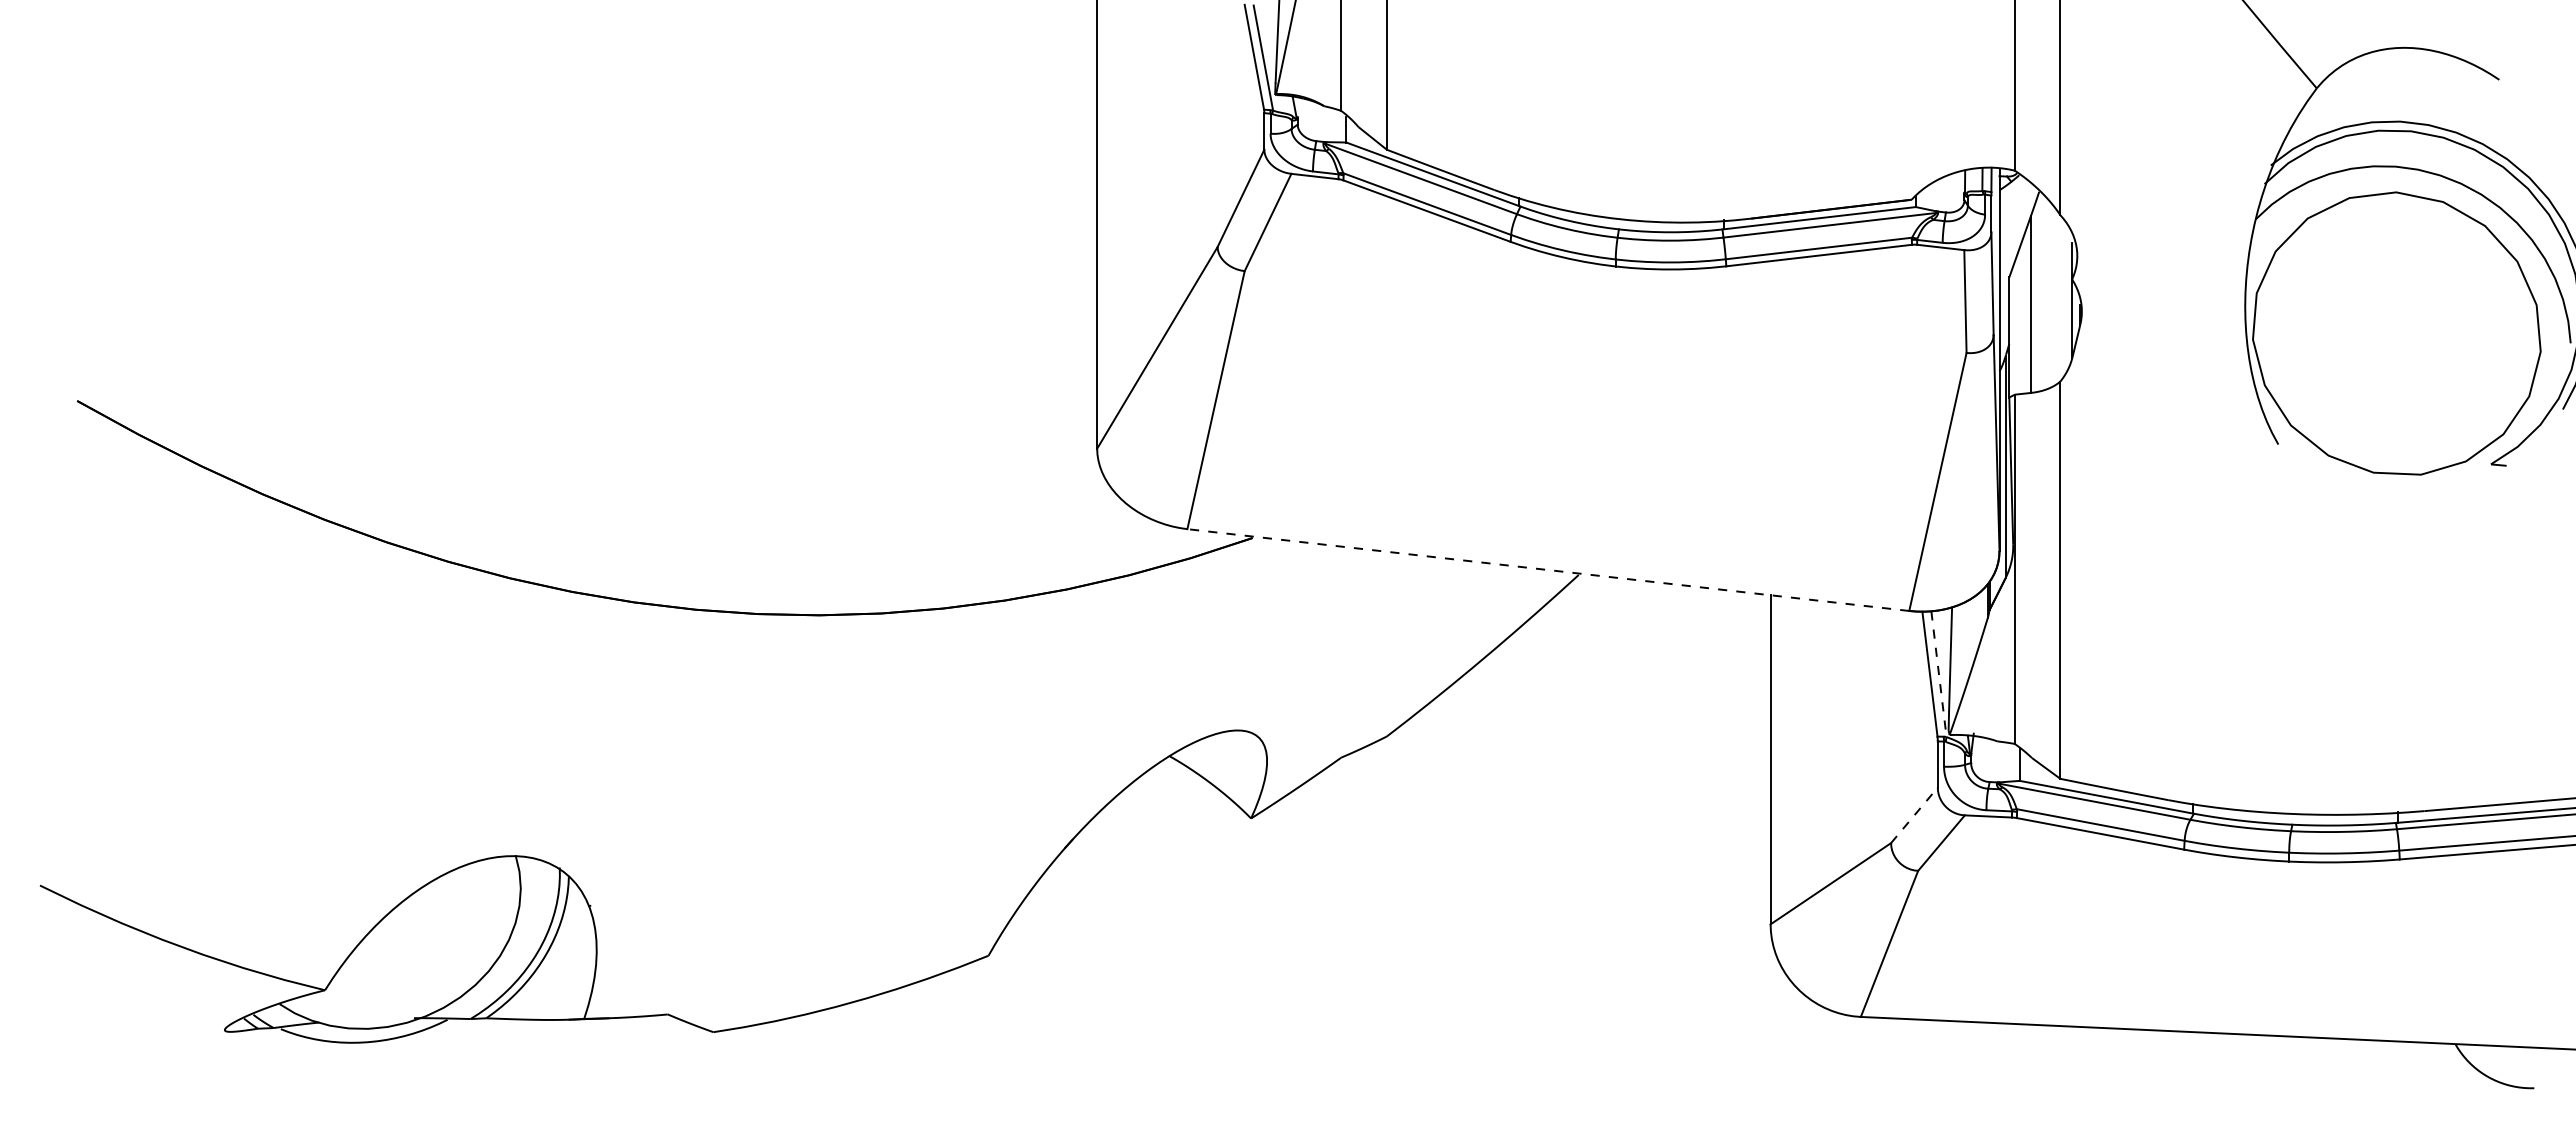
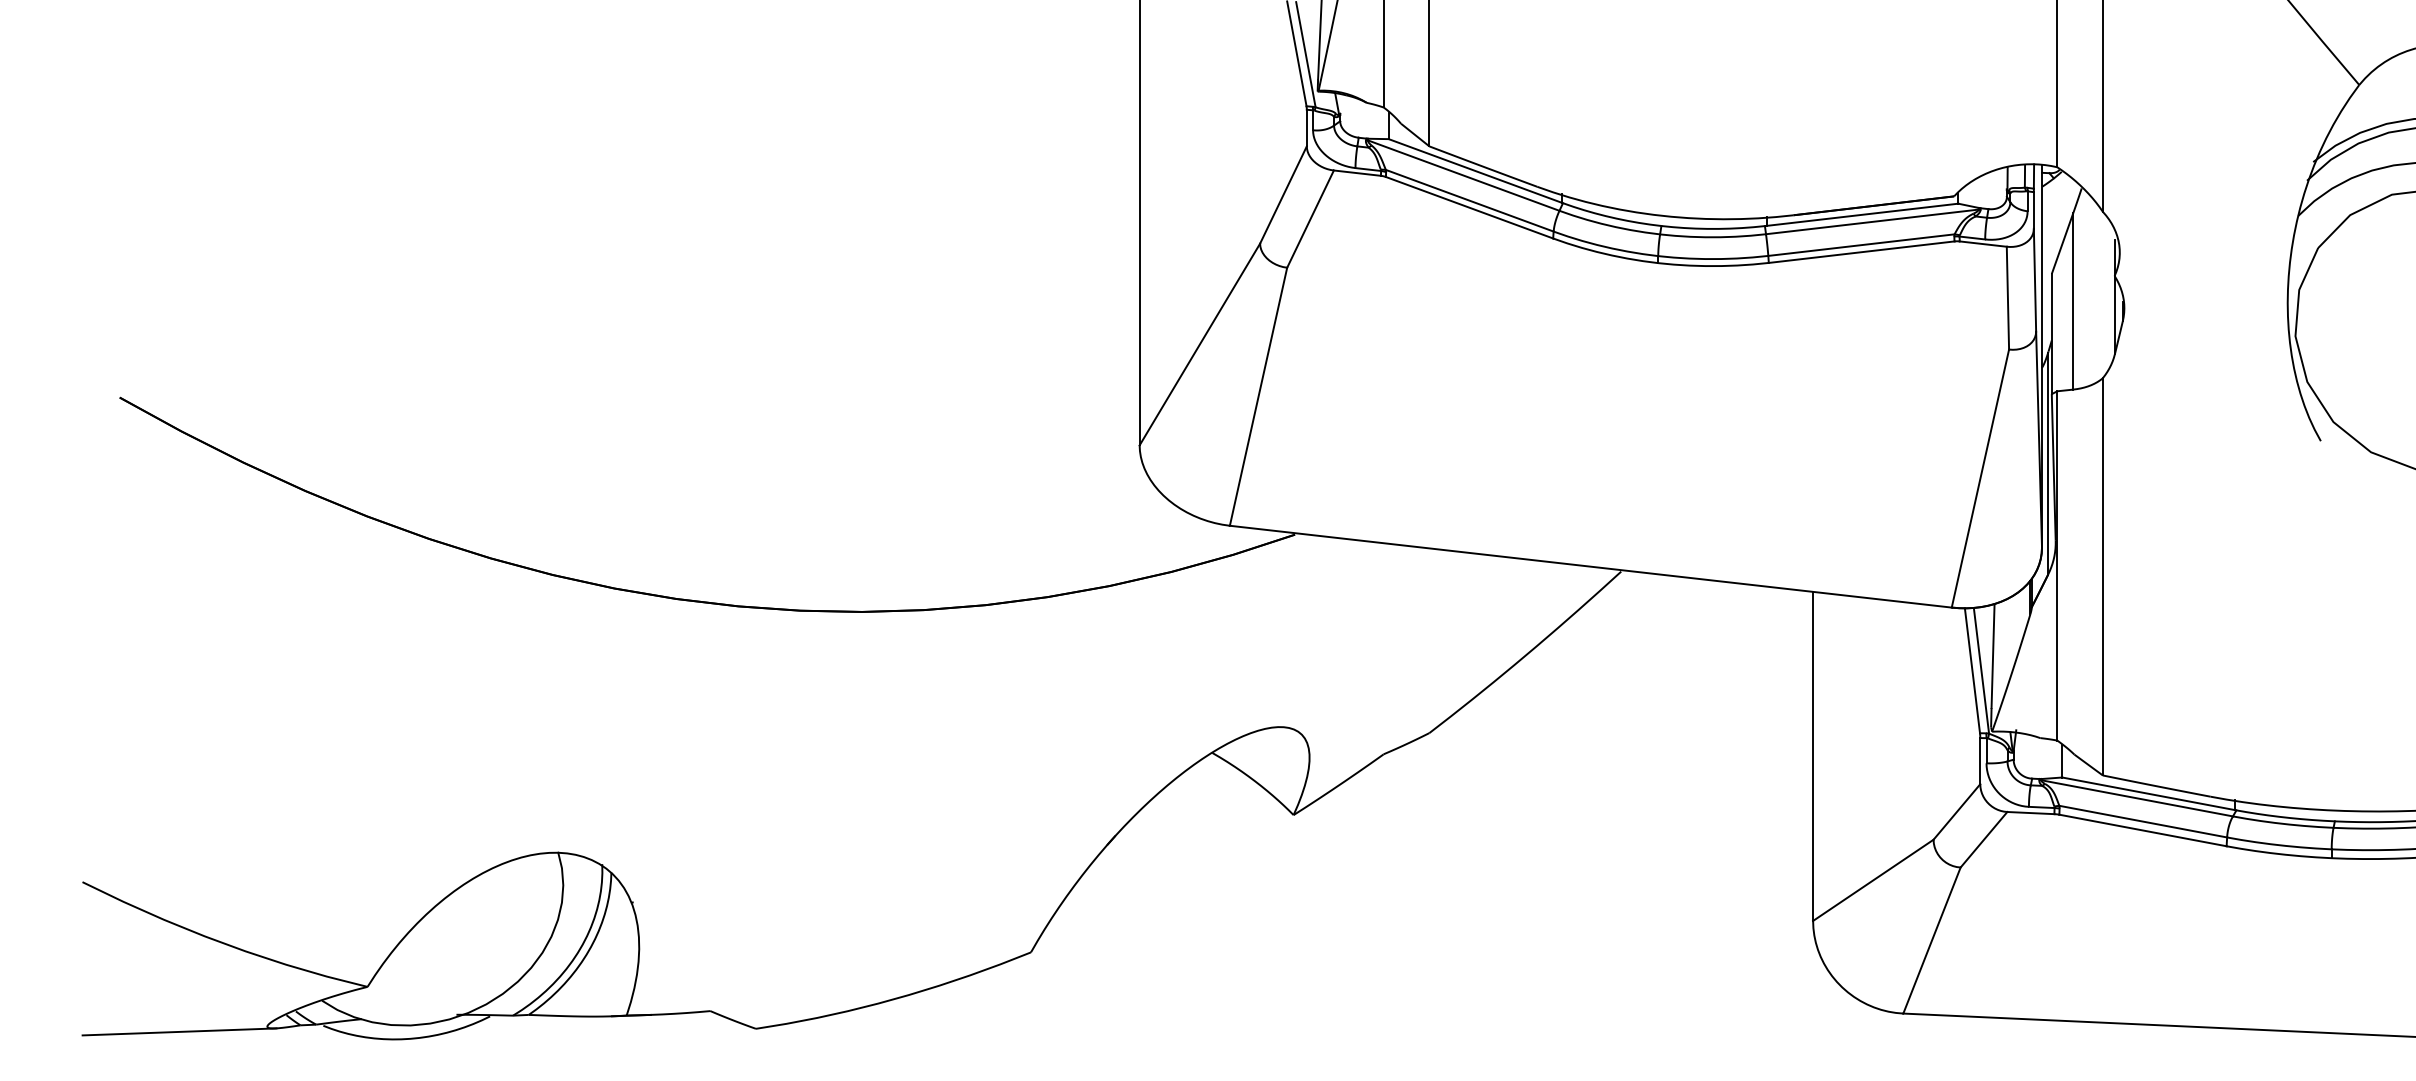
line: (1547, 570) -> (1589, 567), dashed -> solid
line: (1939, 674) -> (1981, 671), dashed -> solid
line: (1914, 814) -> (1956, 811), dashed -> solid
line: (137, 1034) -> (179, 1031), added

